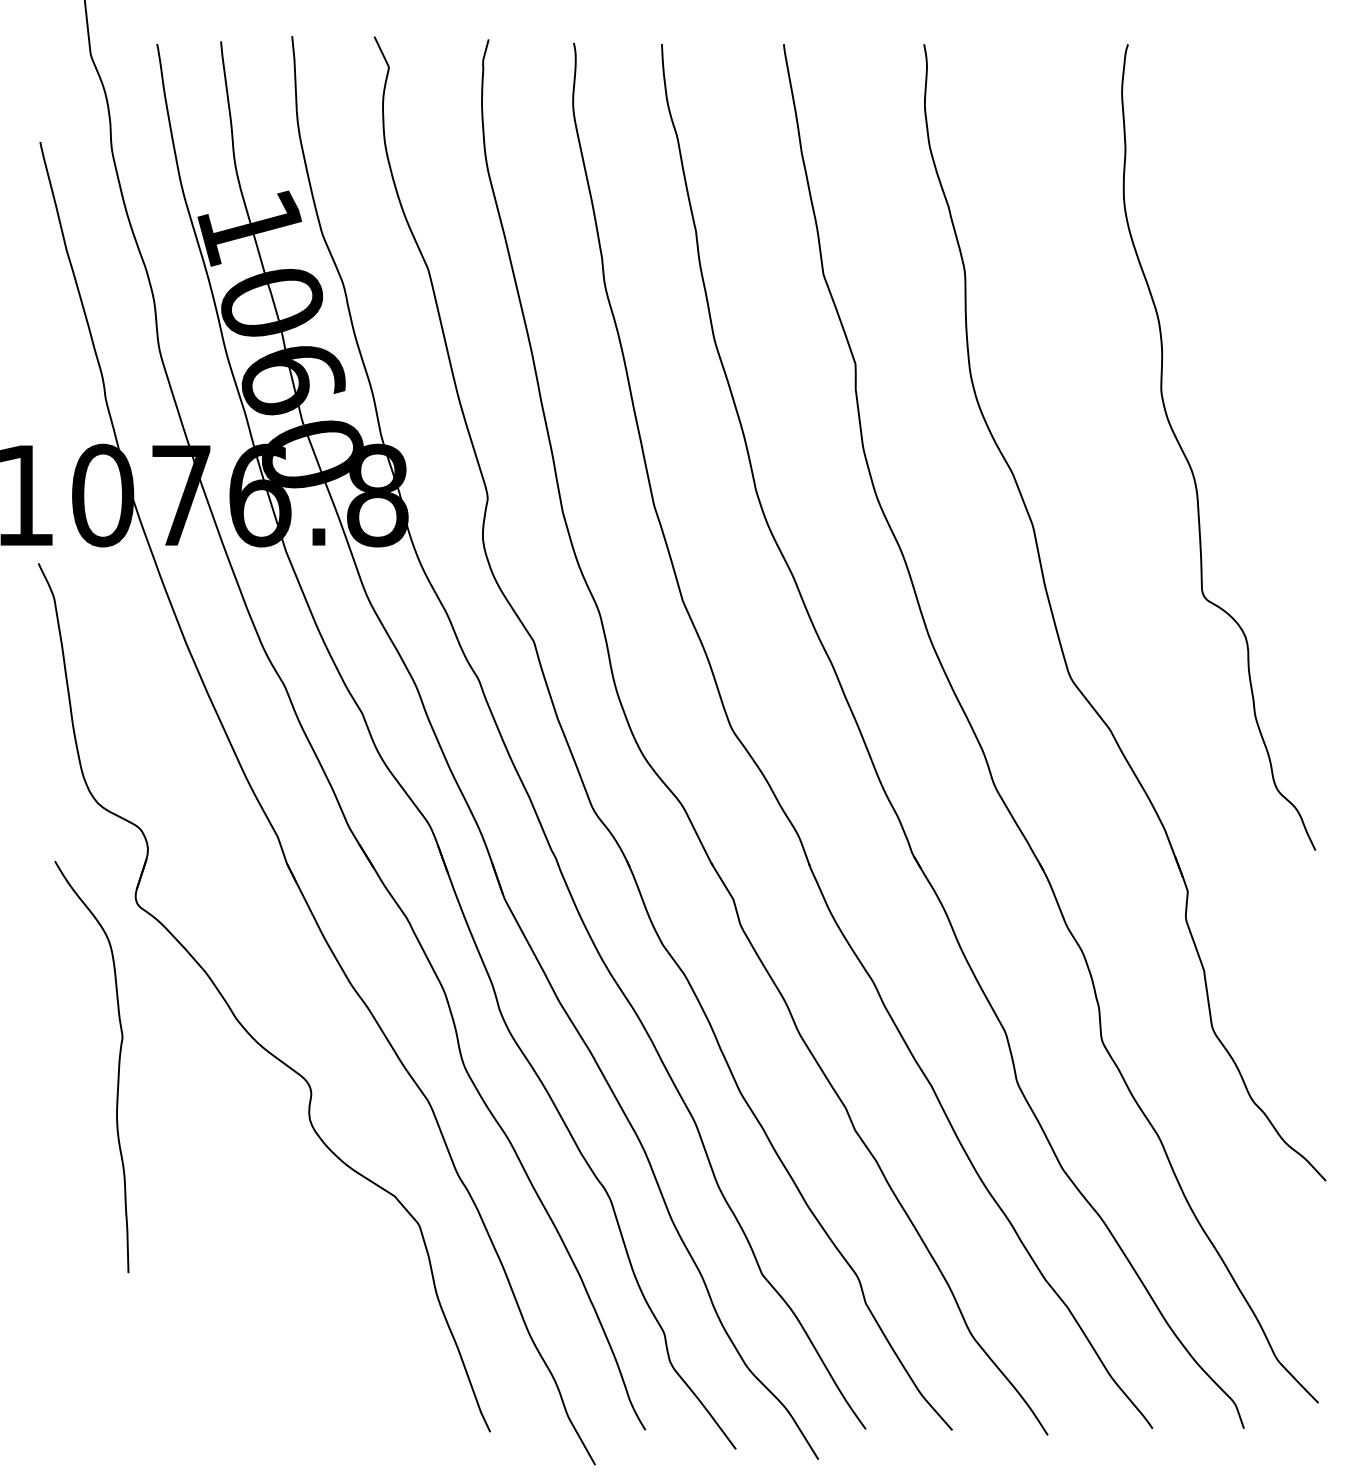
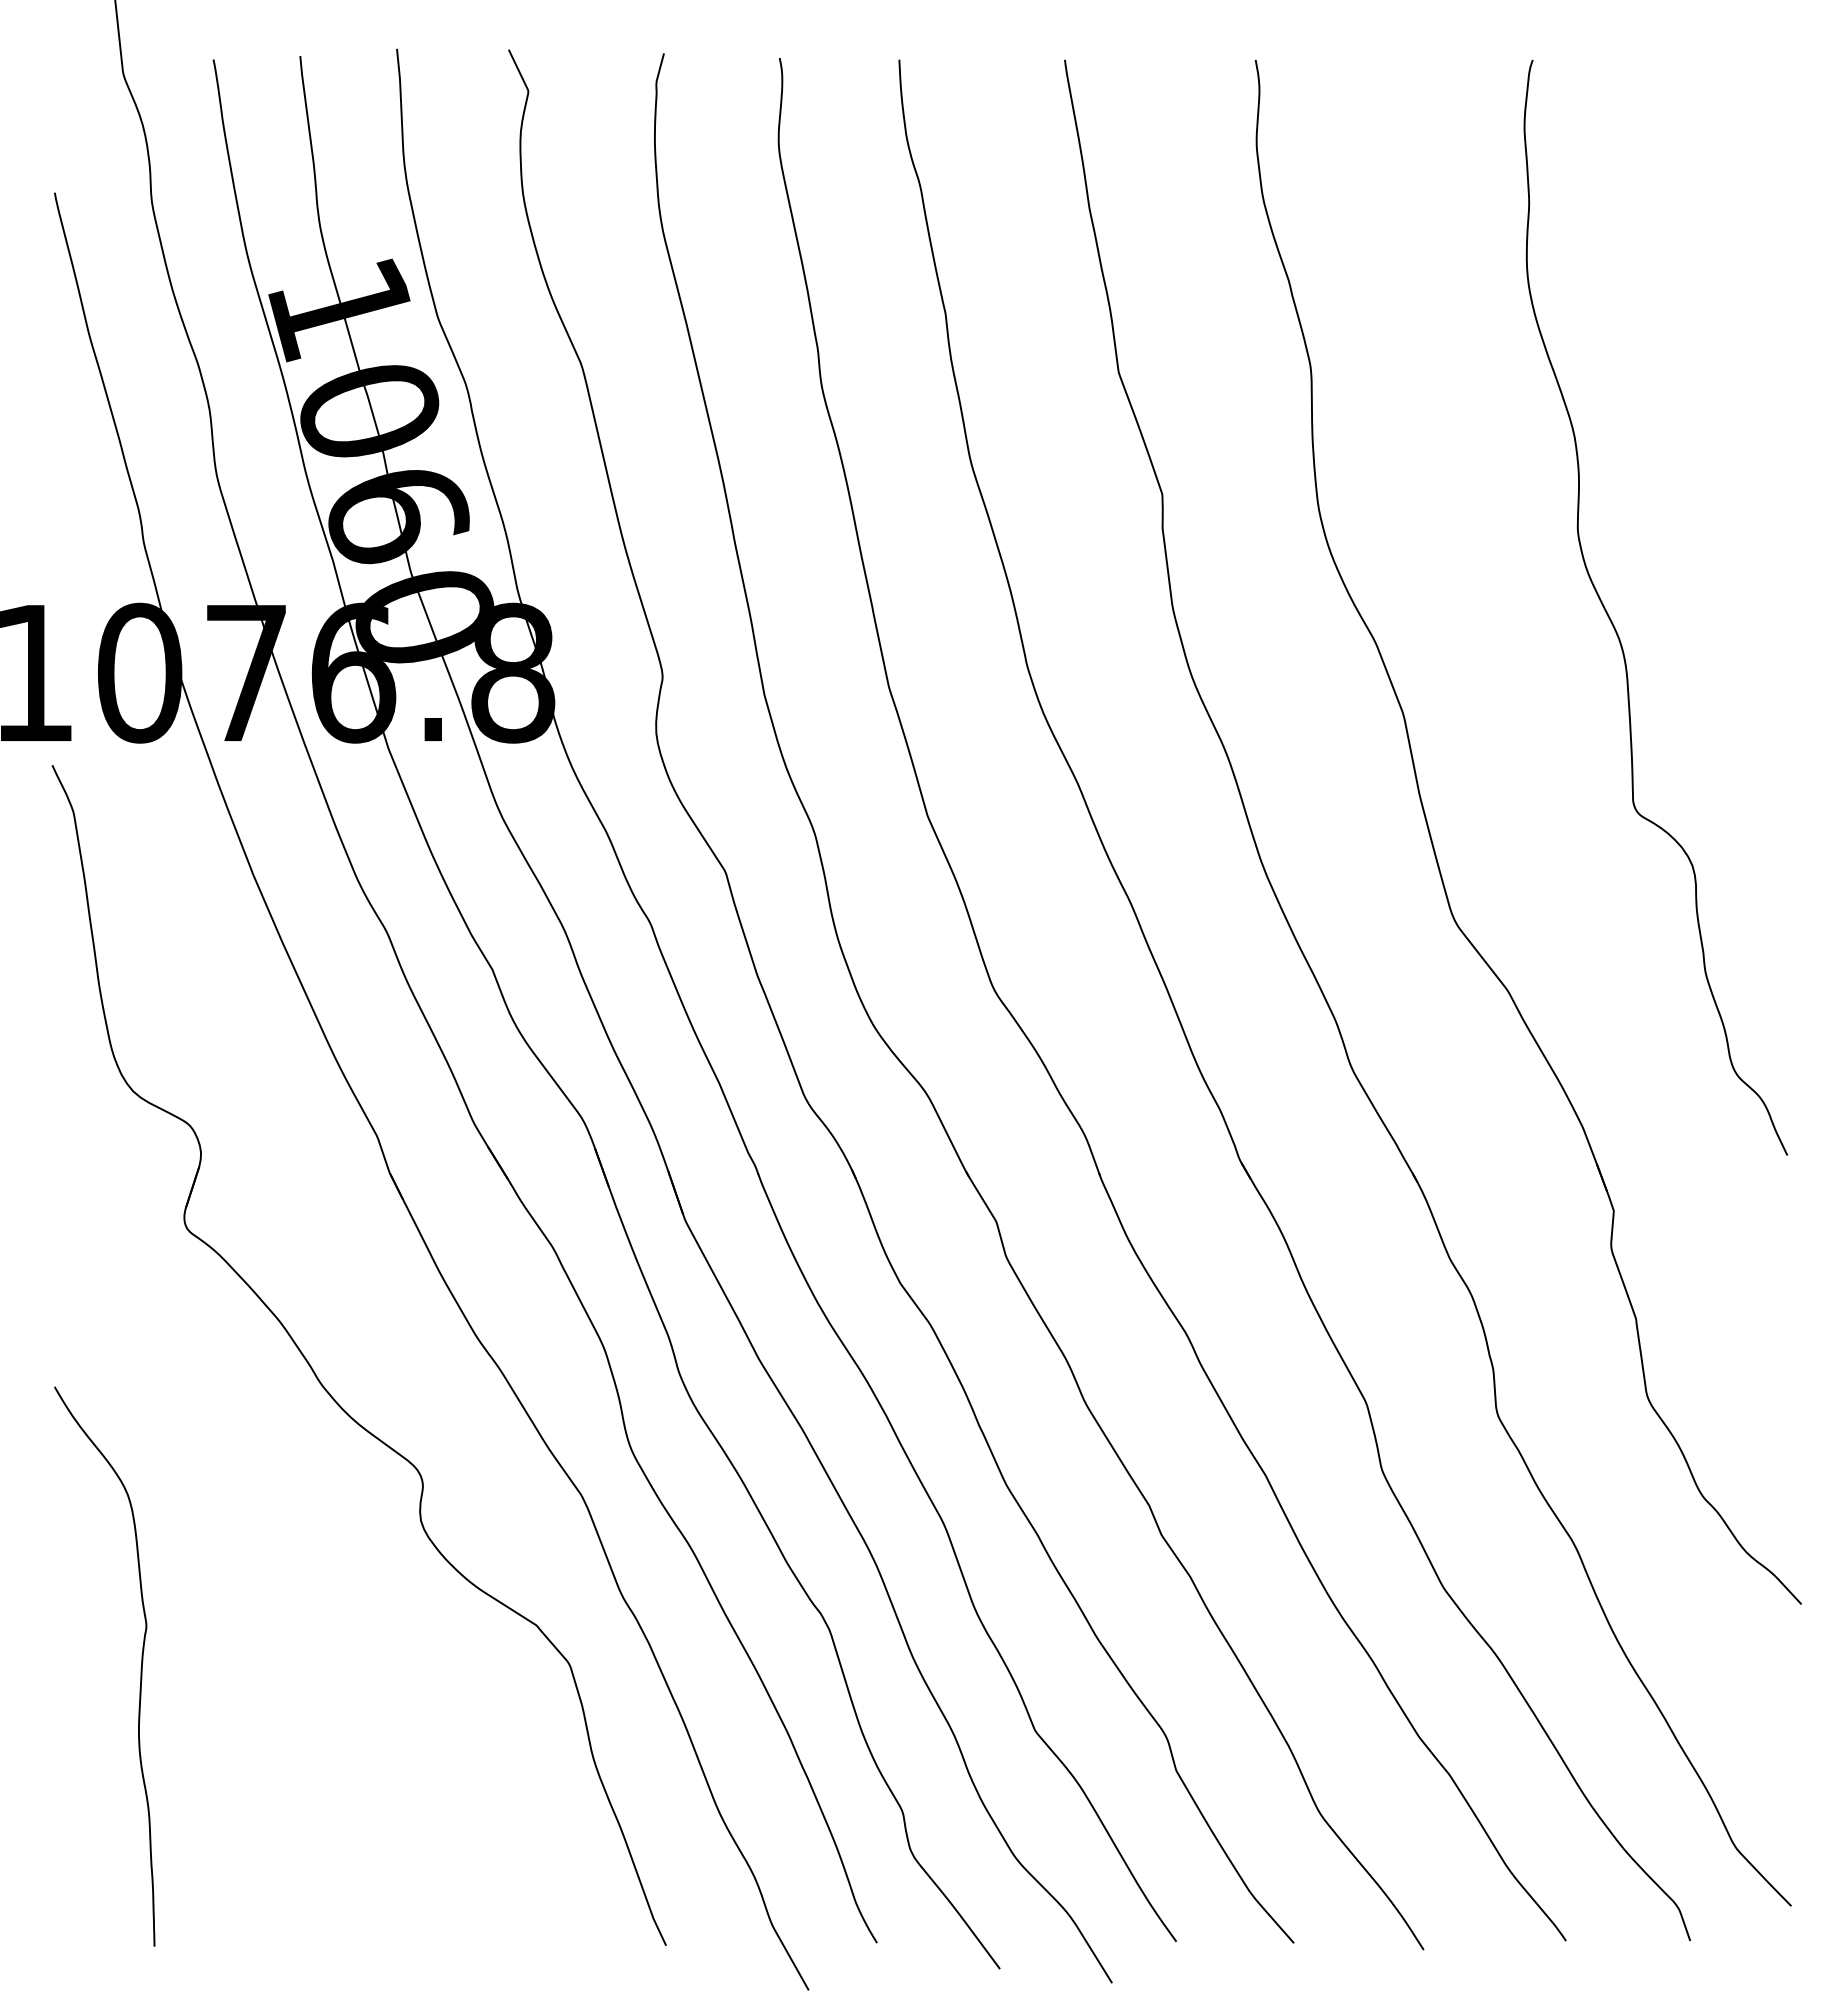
curve: (118, 1068) -> (140, 1668), moved

